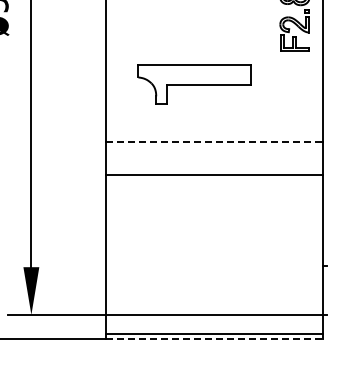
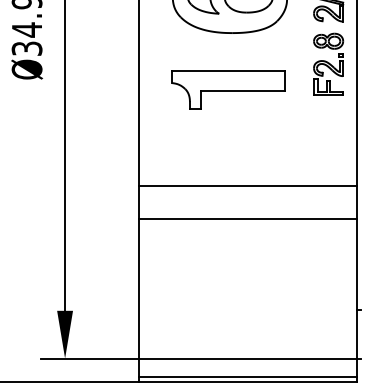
part: (194, 83) -> (228, 89), moved
line: (214, 141) -> (248, 185), dashed -> solid
line: (214, 338) -> (248, 382), dashed -> solid

